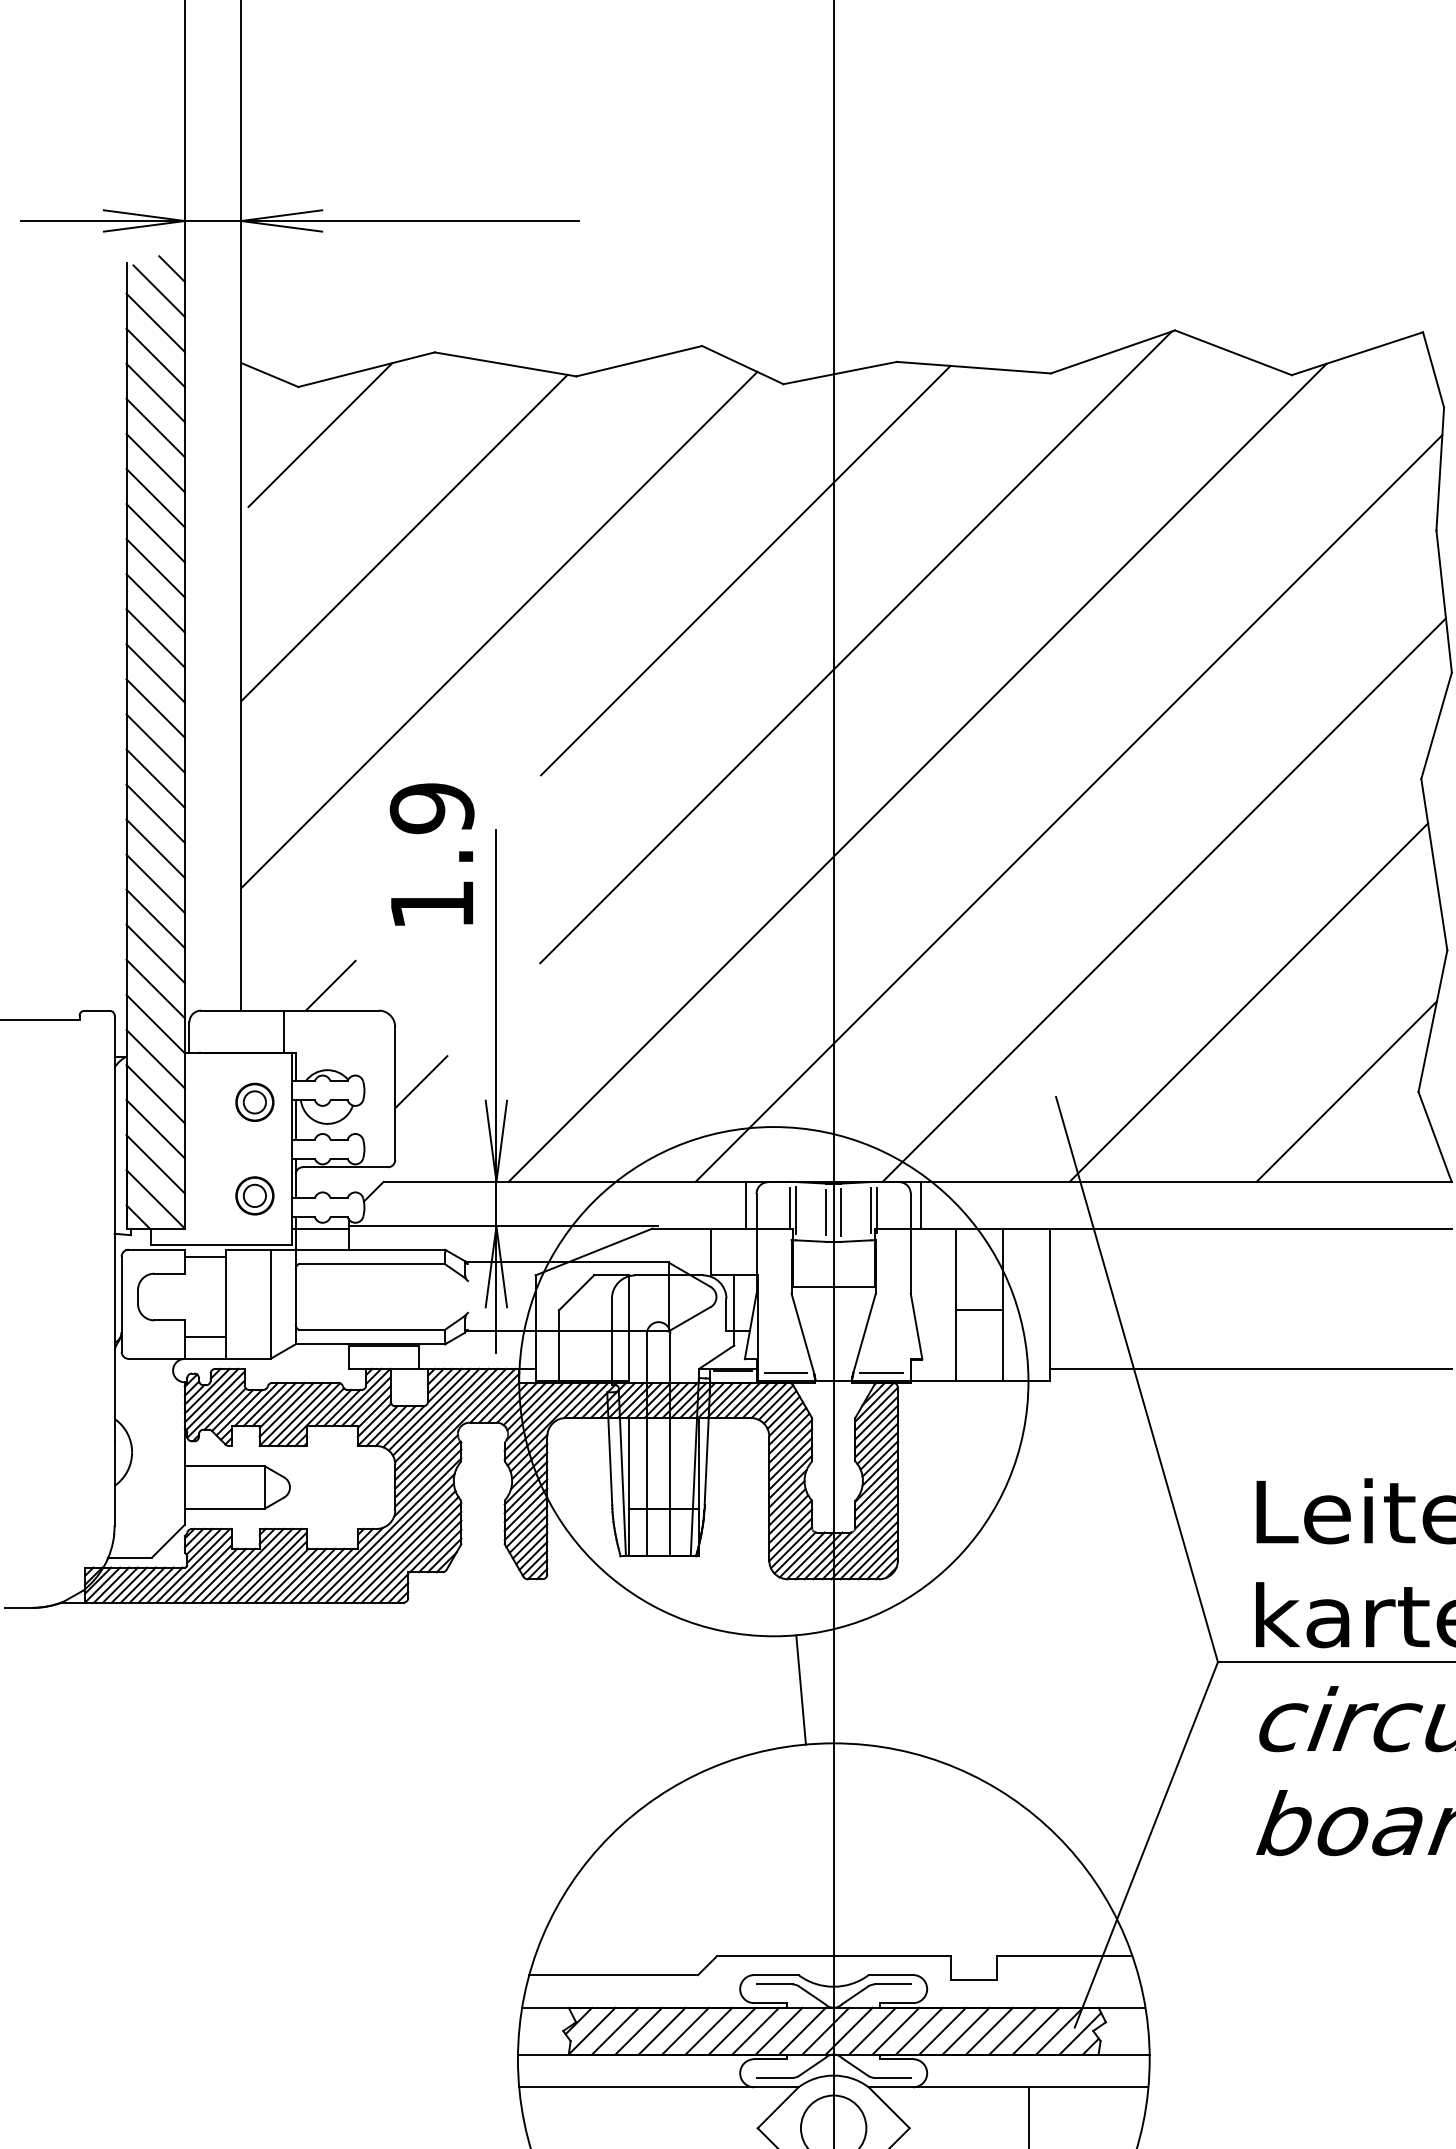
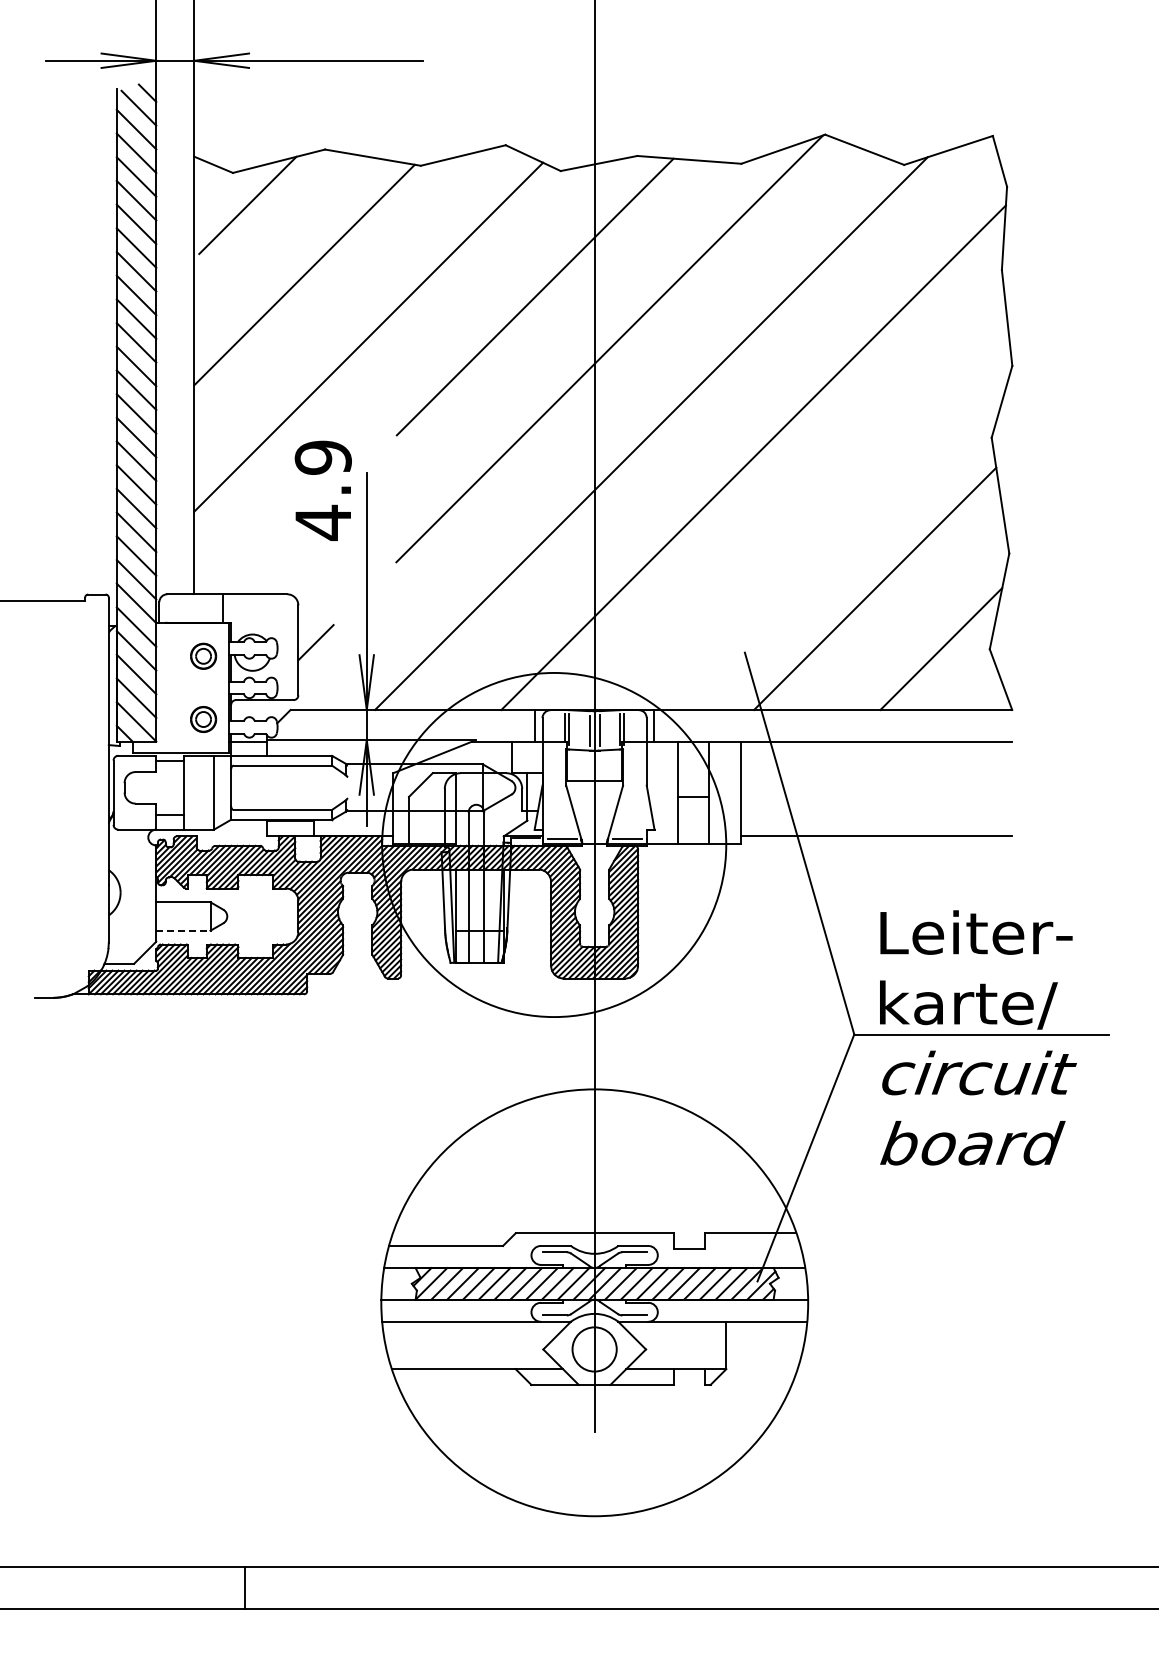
line: (1163, 899) -> (817, 519), removed
text: (430, 904) -> (322, 522), 1.9 -> 4.9
line: (330, 985) -> (254, 577), removed
line: (225, 1508) -> (183, 930), solid -> dashed
line: (800, 1690) -> (572, 1053), removed

